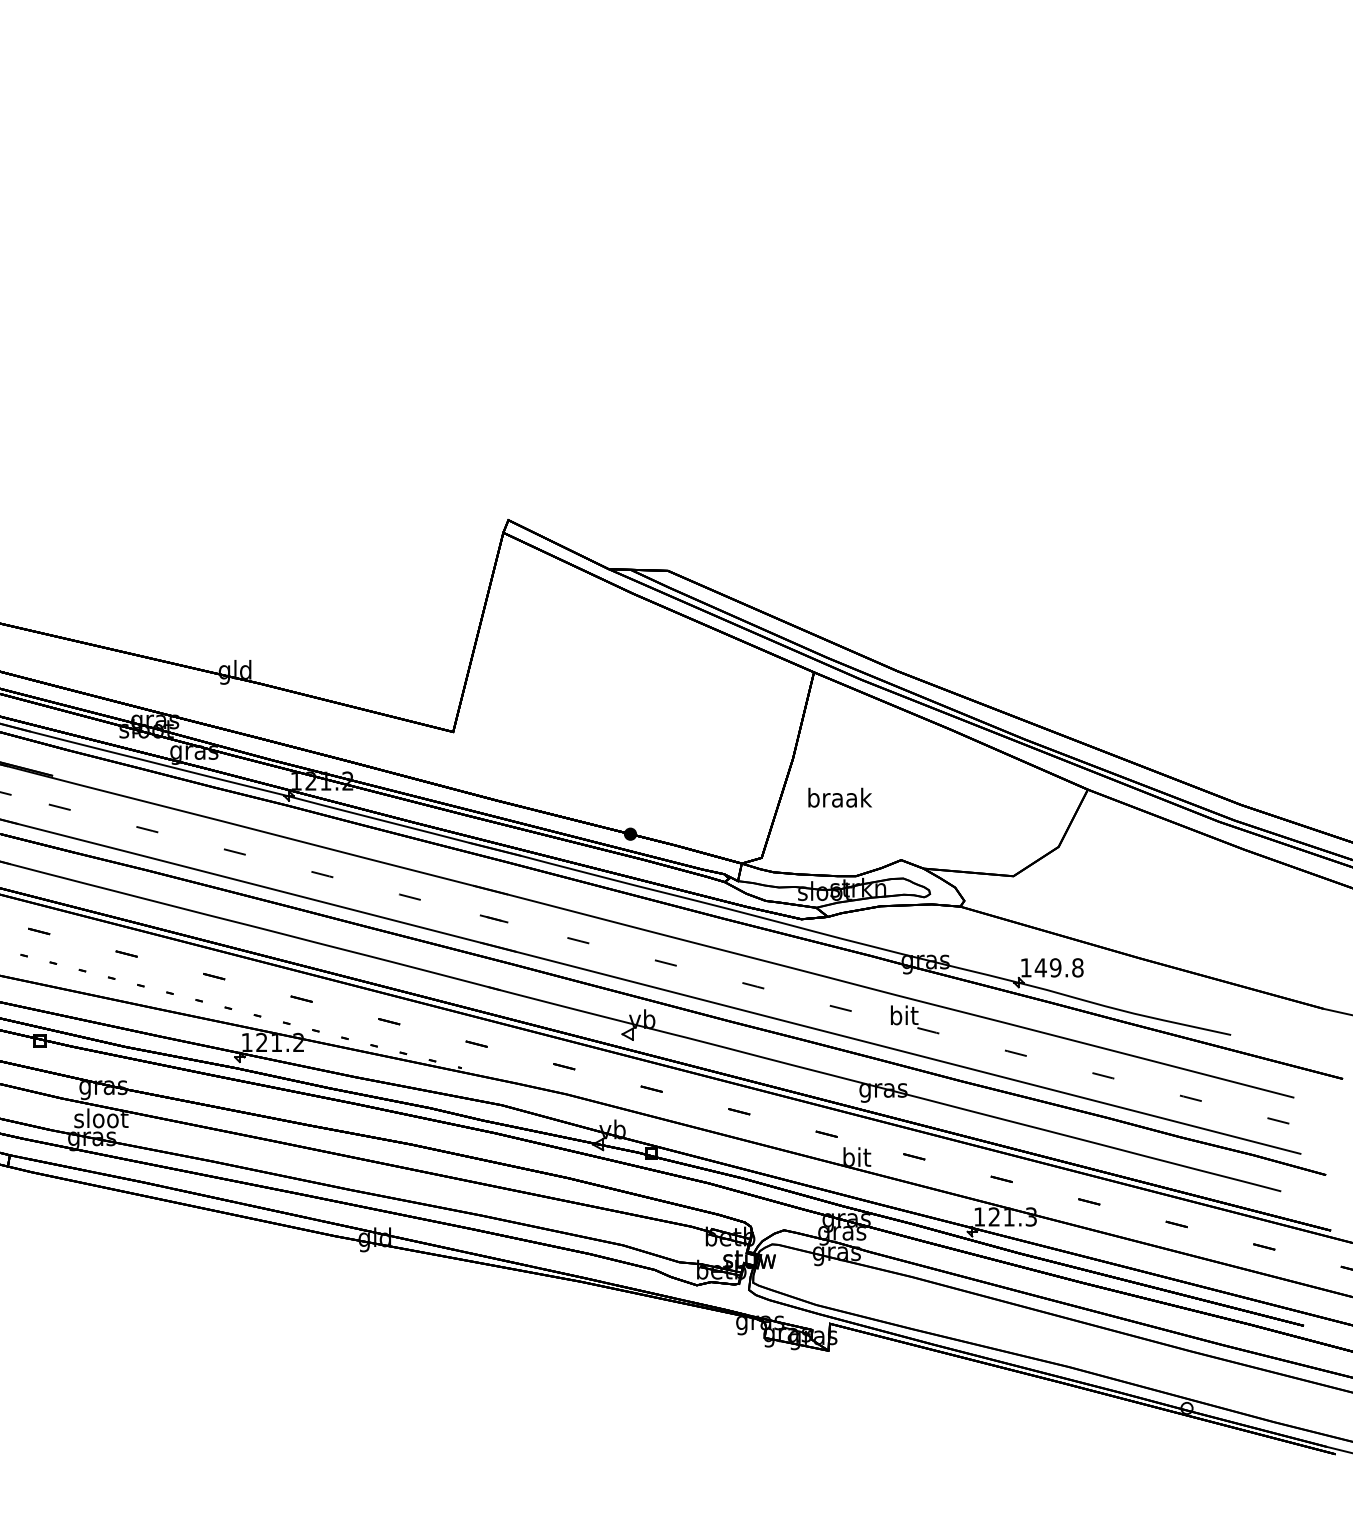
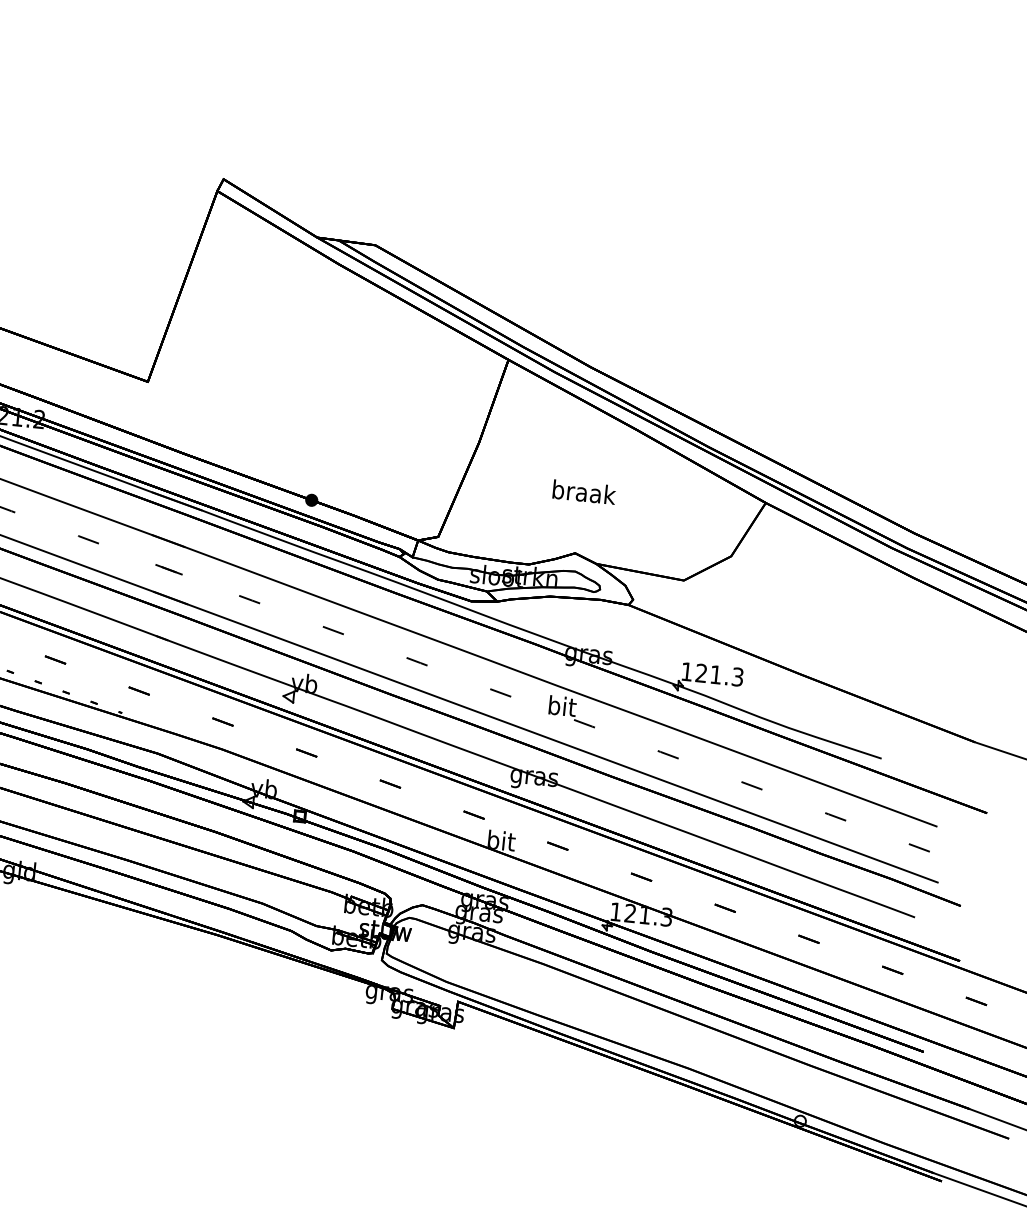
text: (839, 797) -> (583, 491), moved
text: (1058, 967) -> (718, 674), 149.8 -> 121.3

